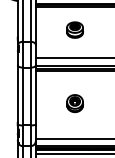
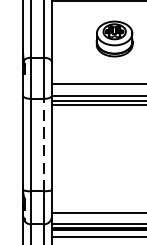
part: (74, 29) -> (113, 37), size x1.4
line: (30, 96) -> (43, 145), solid -> dashed
part: (74, 103) -> (113, 156), removed

